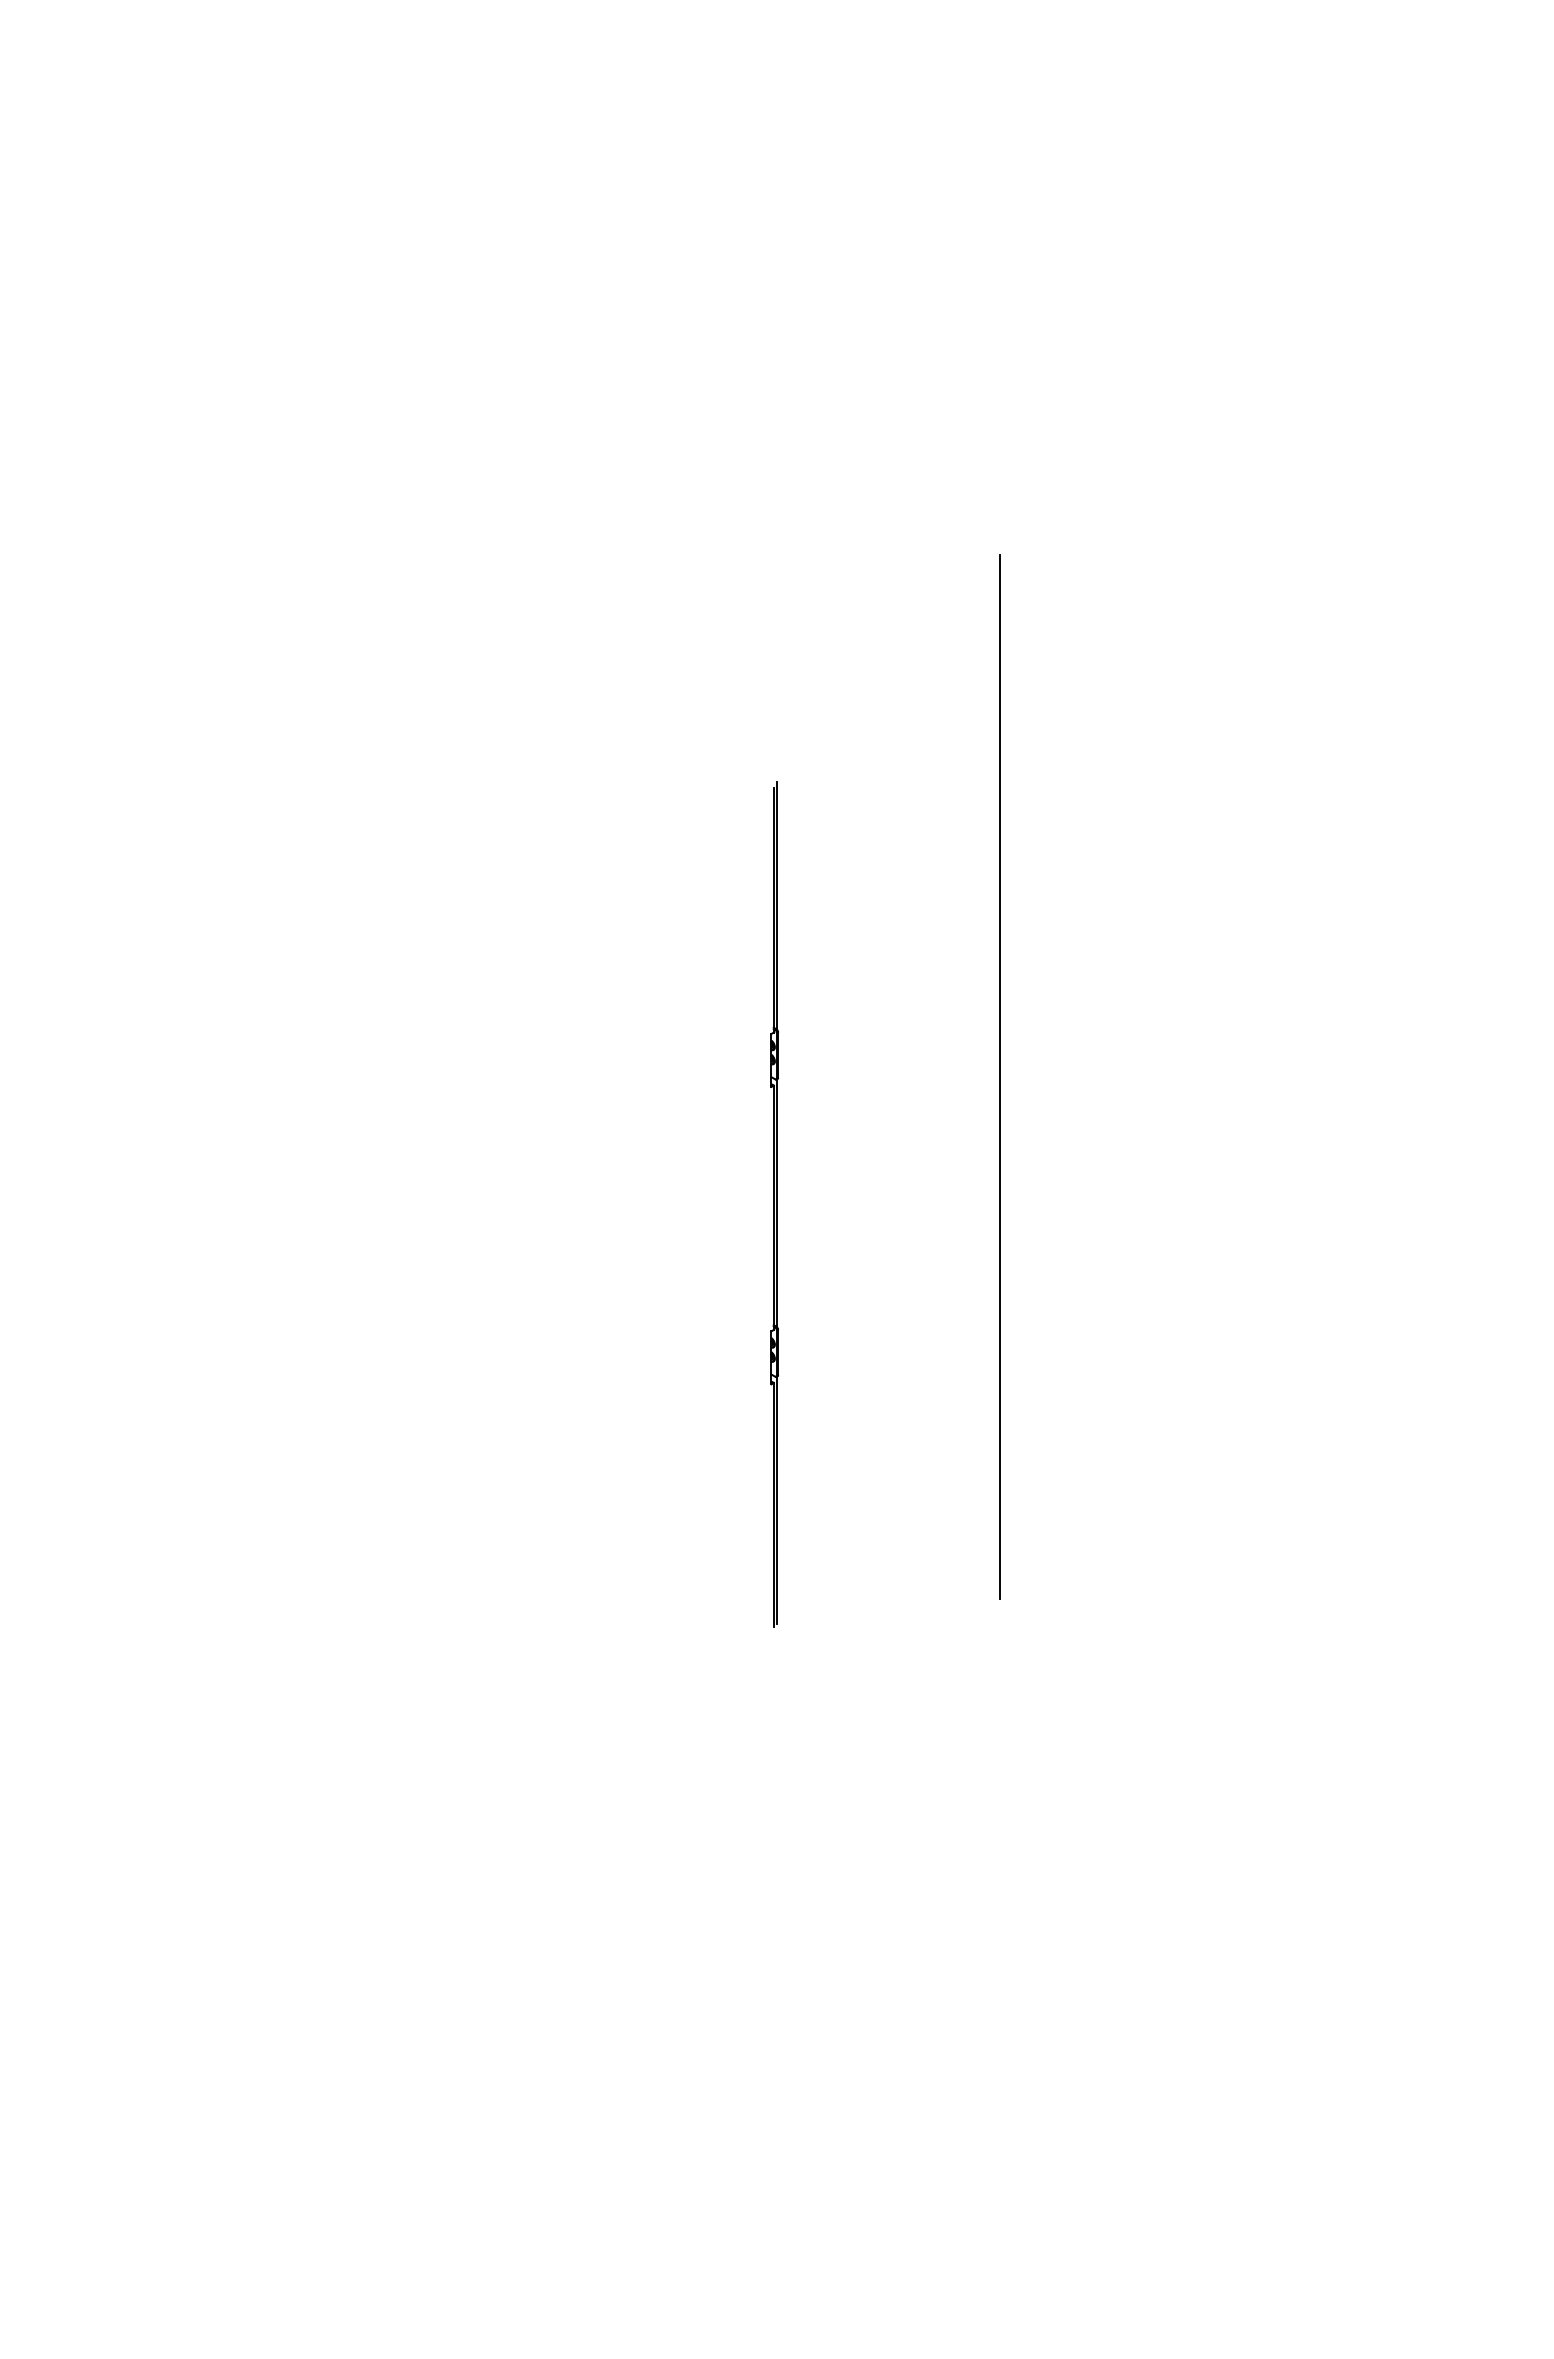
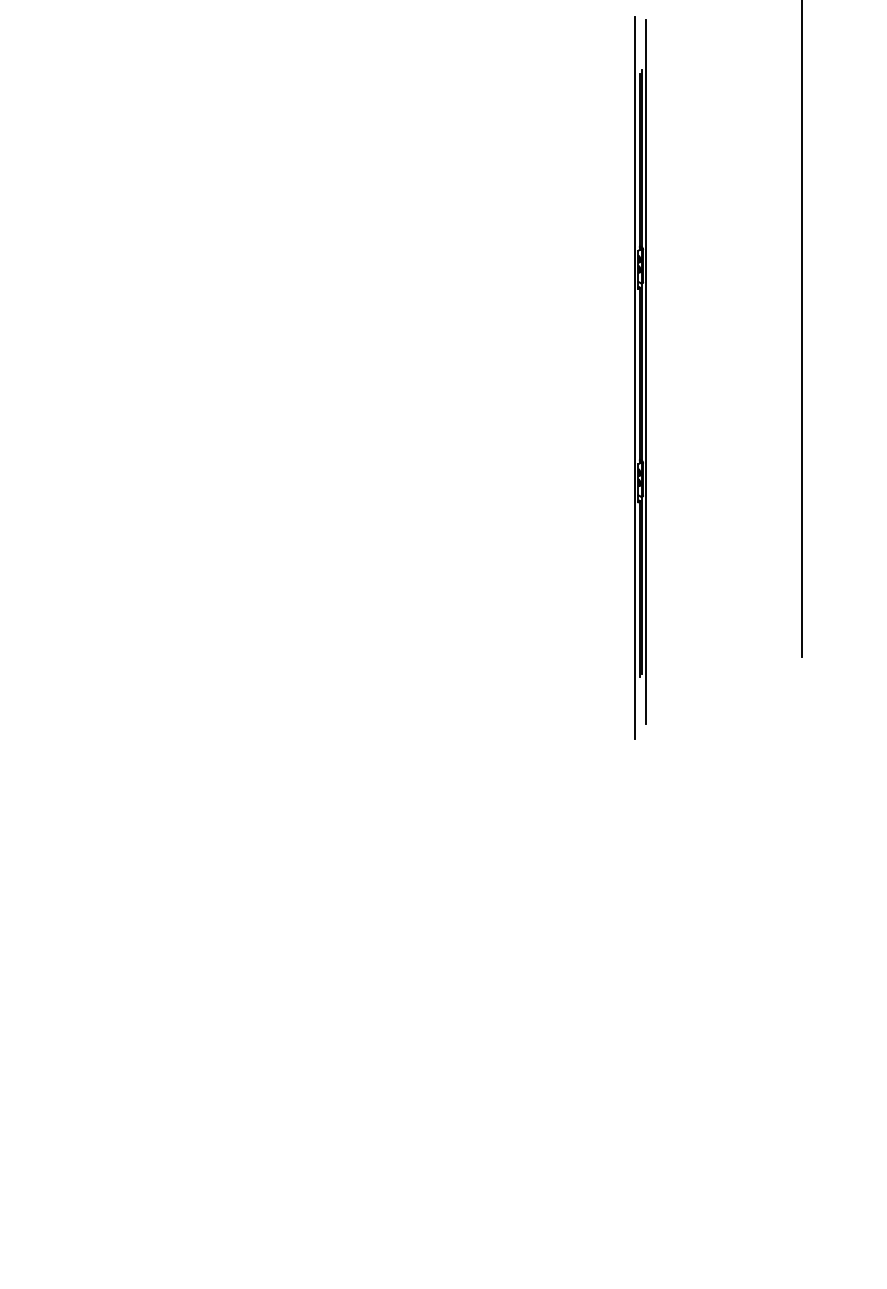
line: (782, 1202) -> (646, 371), added
line: (767, 1211) -> (635, 378), added

